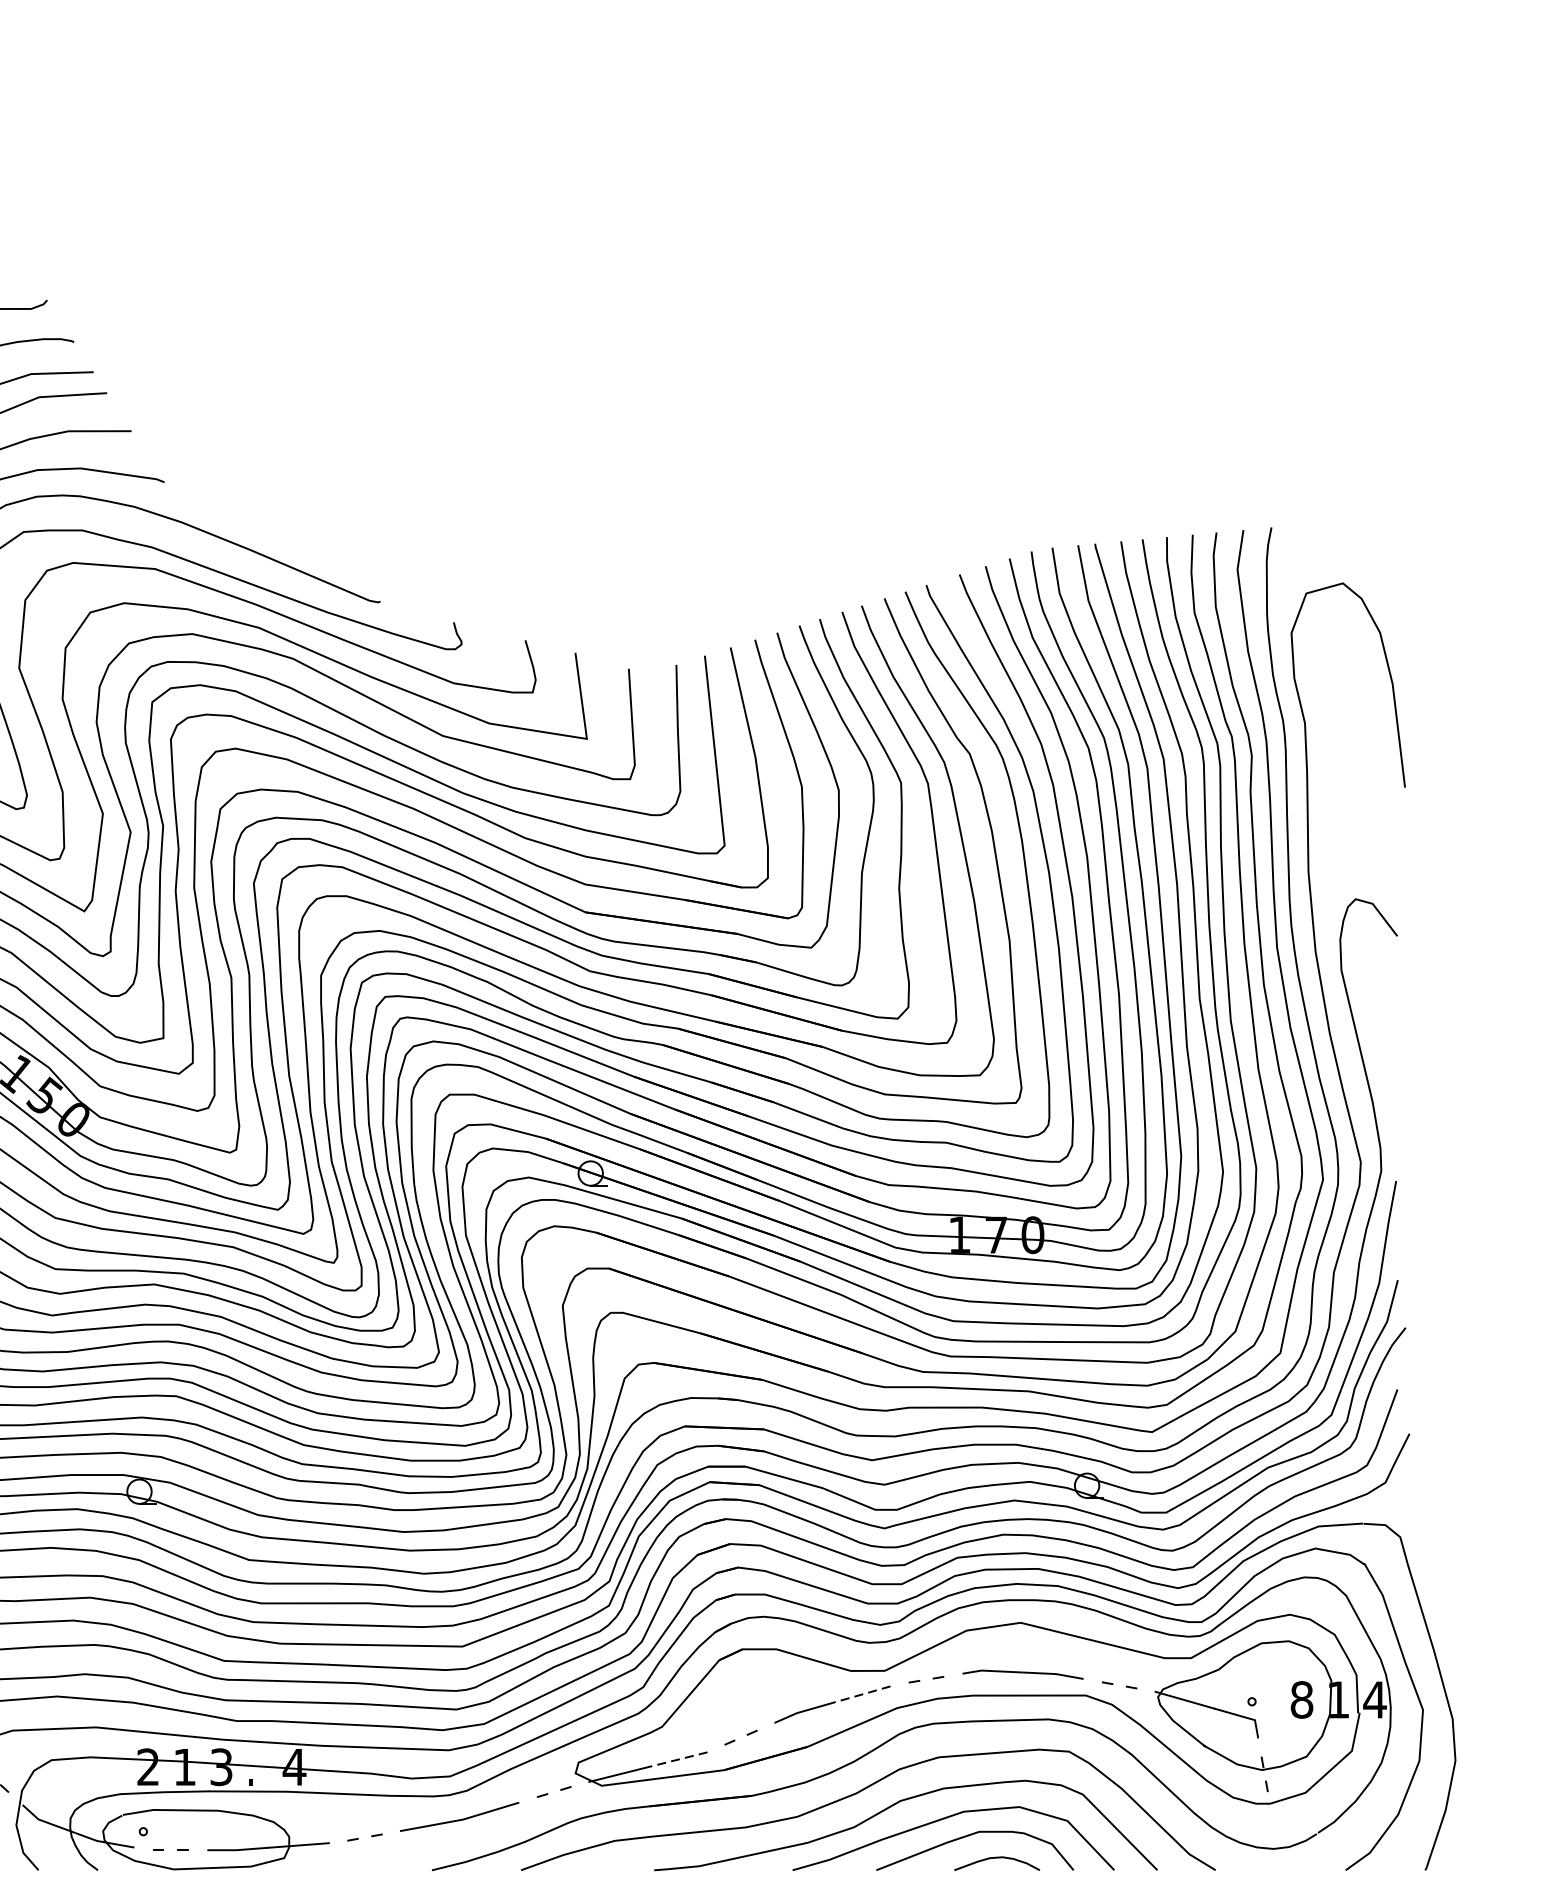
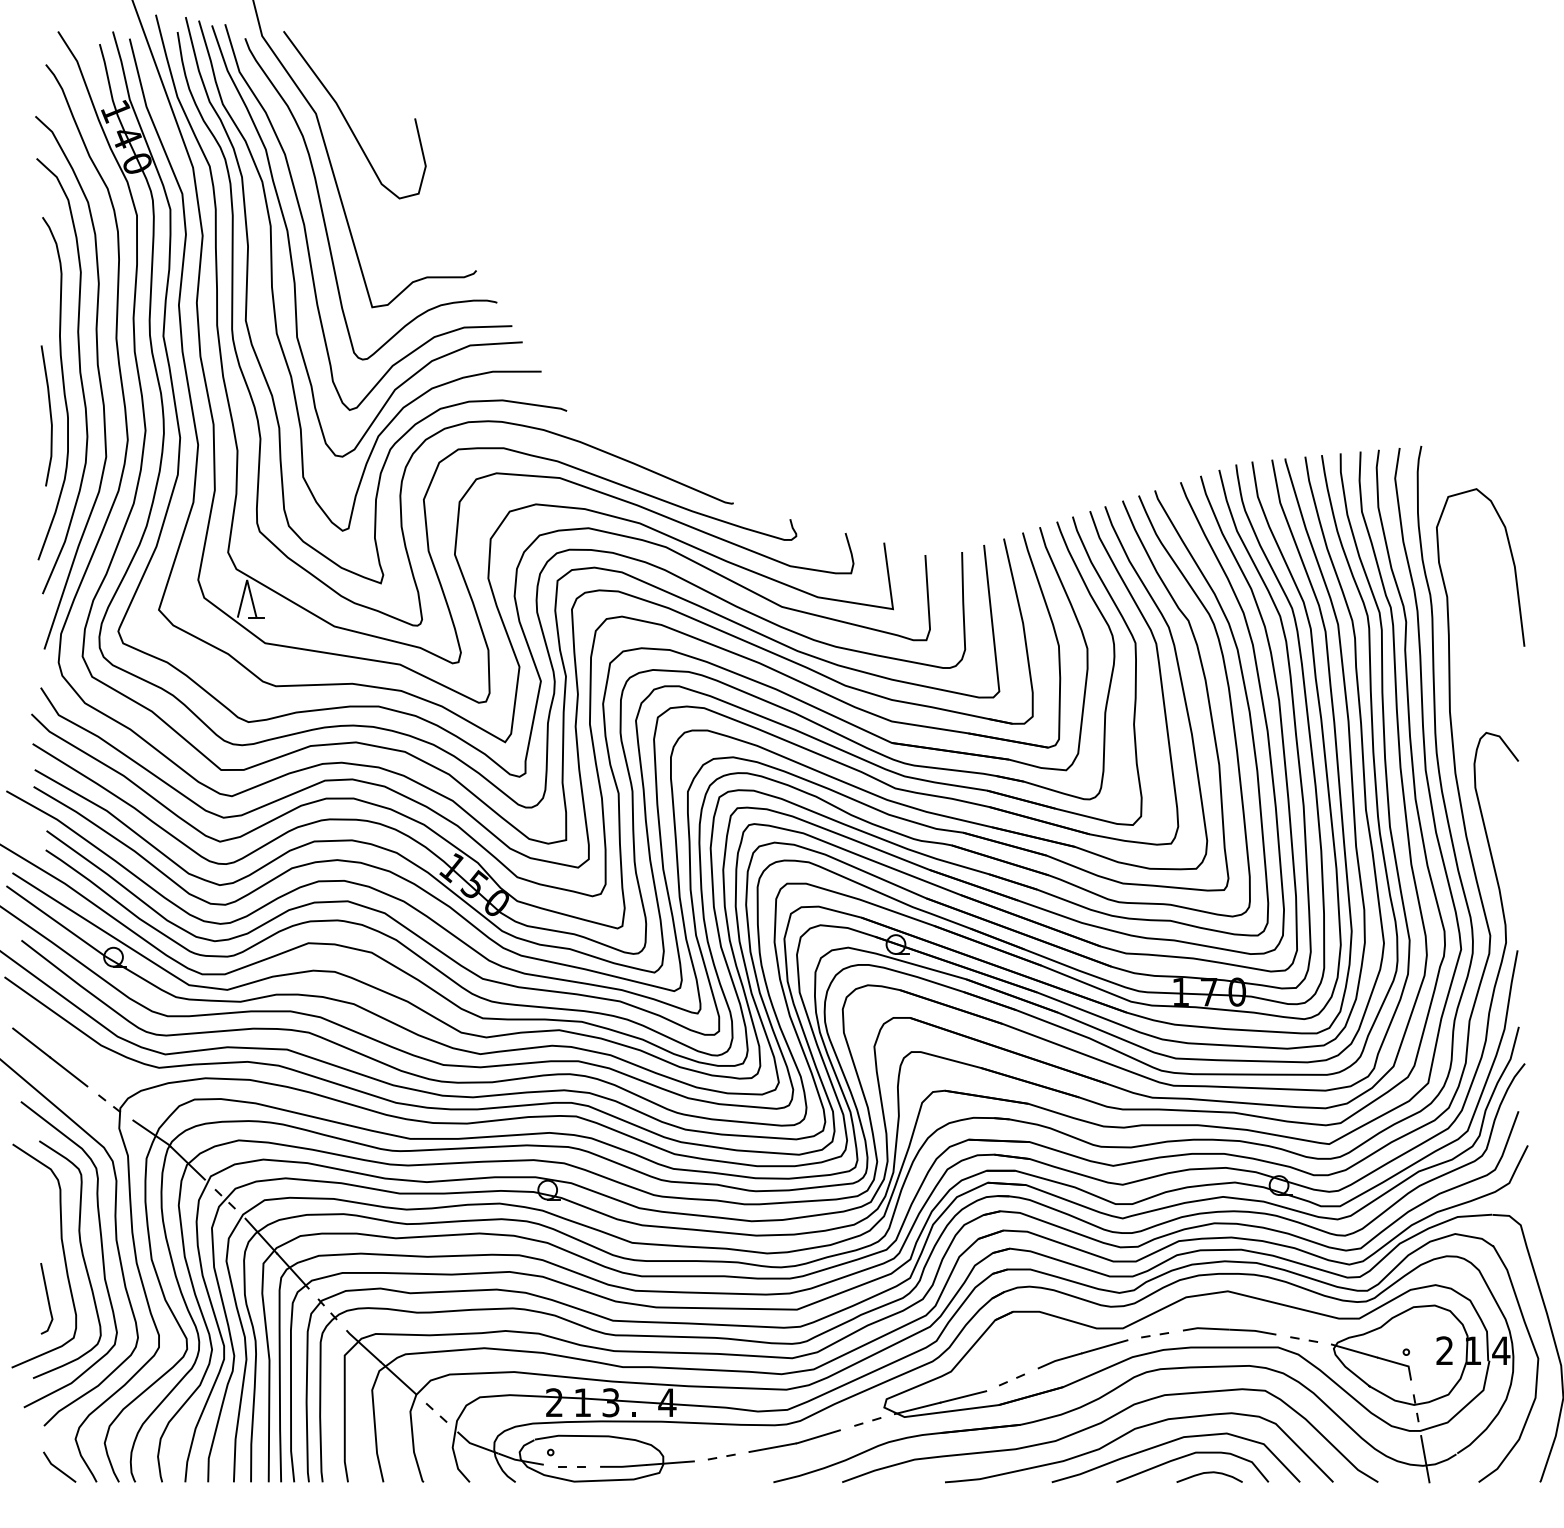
line: (860, 1694) -> (1104, 1346), dashed -> solid
text: (1301, 1699) -> (1444, 1350), 8 -> 2
line: (678, 1759) -> (963, 1396), dashed -> solid
line: (1276, 1840) -> (1425, 1459), added

